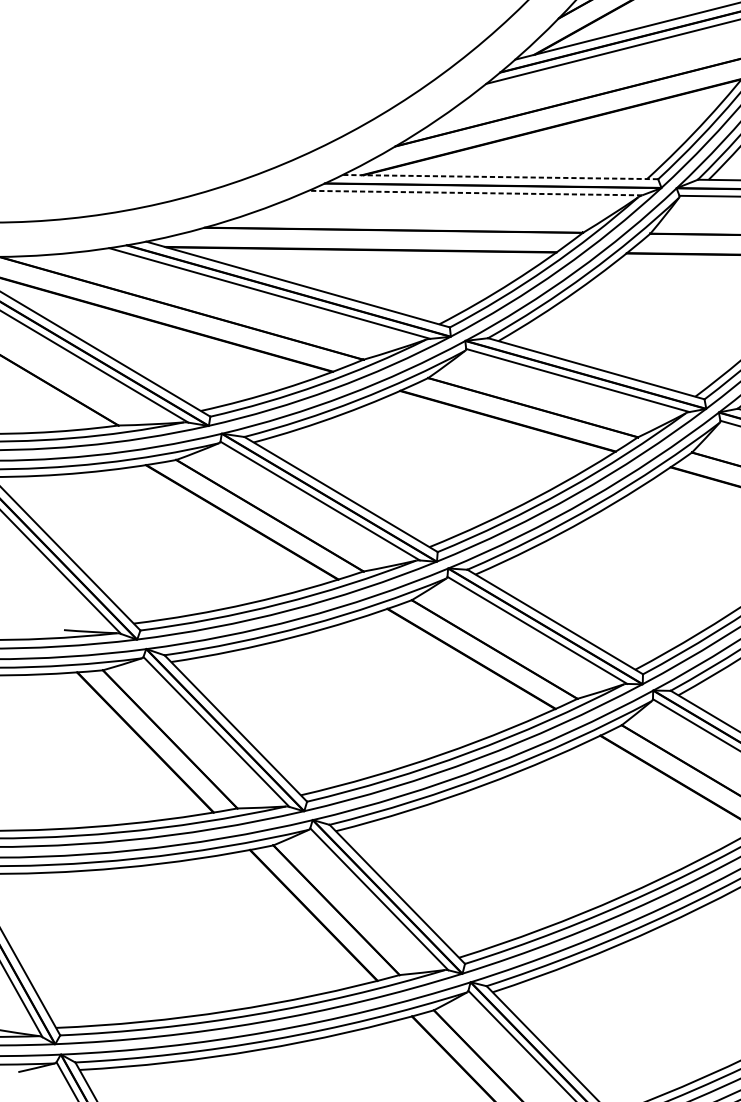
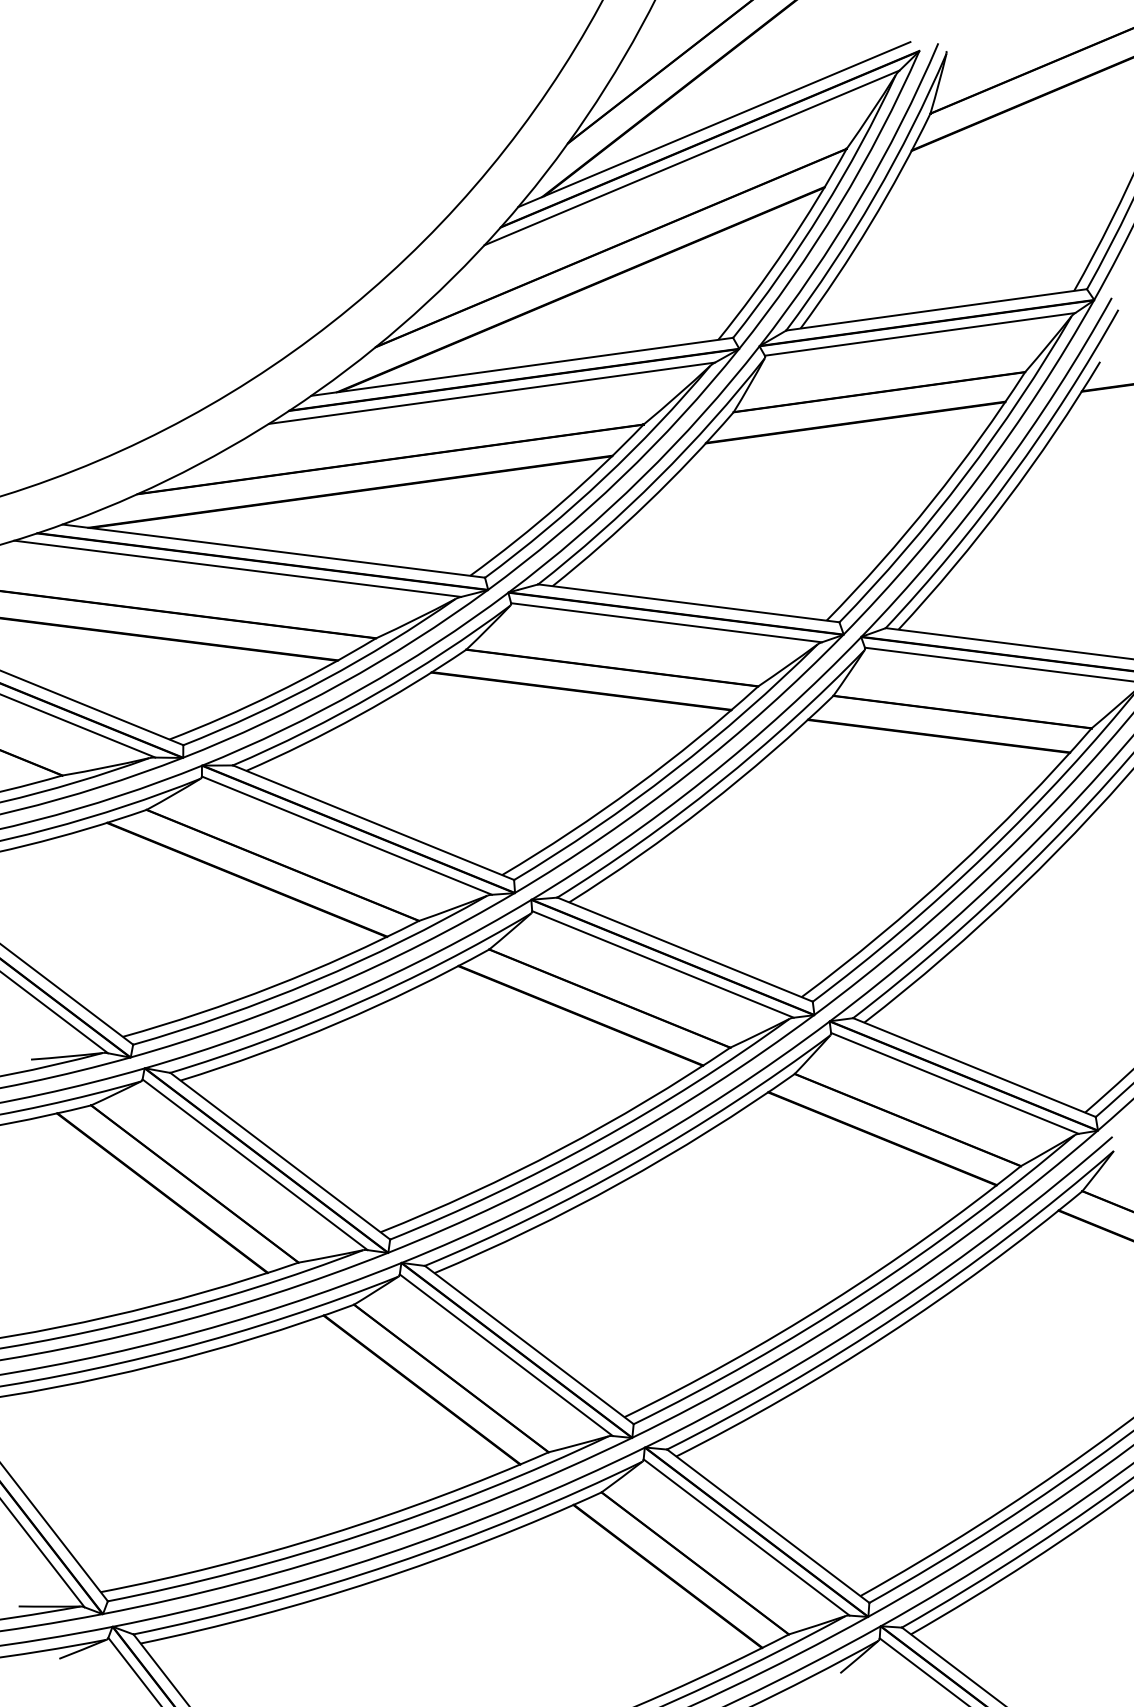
line: (500, 176) -> (522, 366), dashed -> solid
line: (475, 193) -> (491, 393), dashed -> solid

